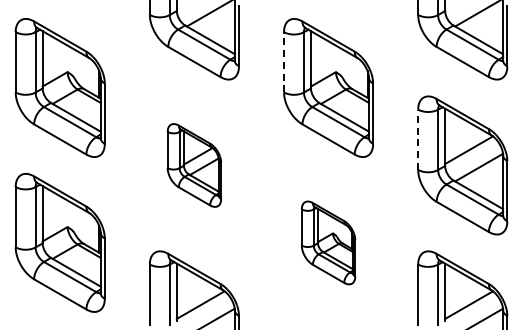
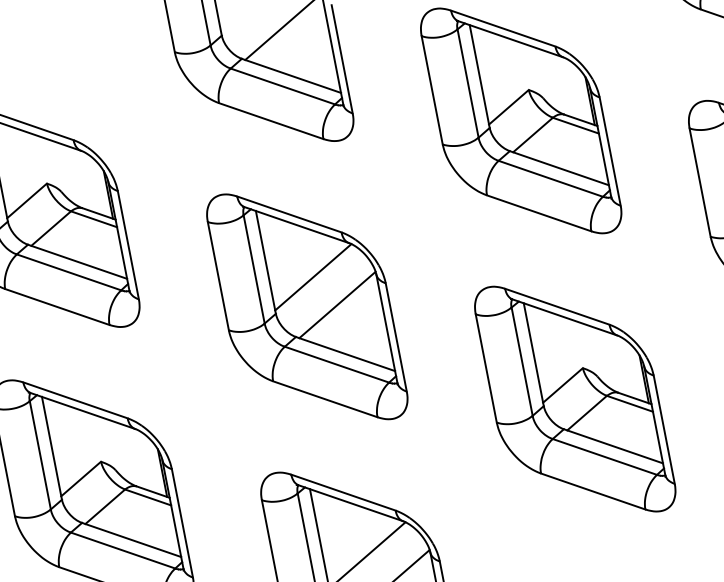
line: (284, 61) -> (432, 88), dashed -> solid
line: (418, 139) -> (700, 182), dashed -> solid
part: (194, 165) -> (307, 306), size x1.67
part: (328, 242) -> (574, 398), size x1.67

